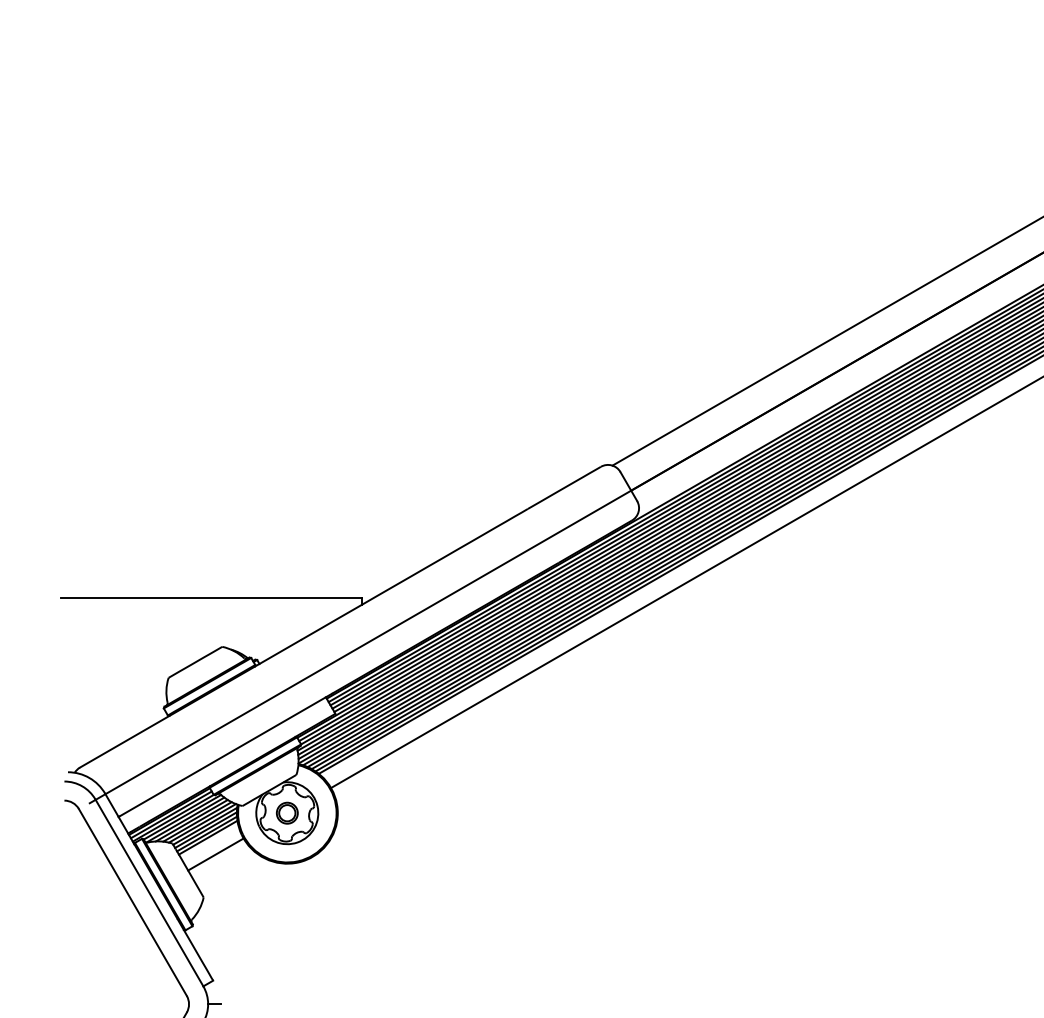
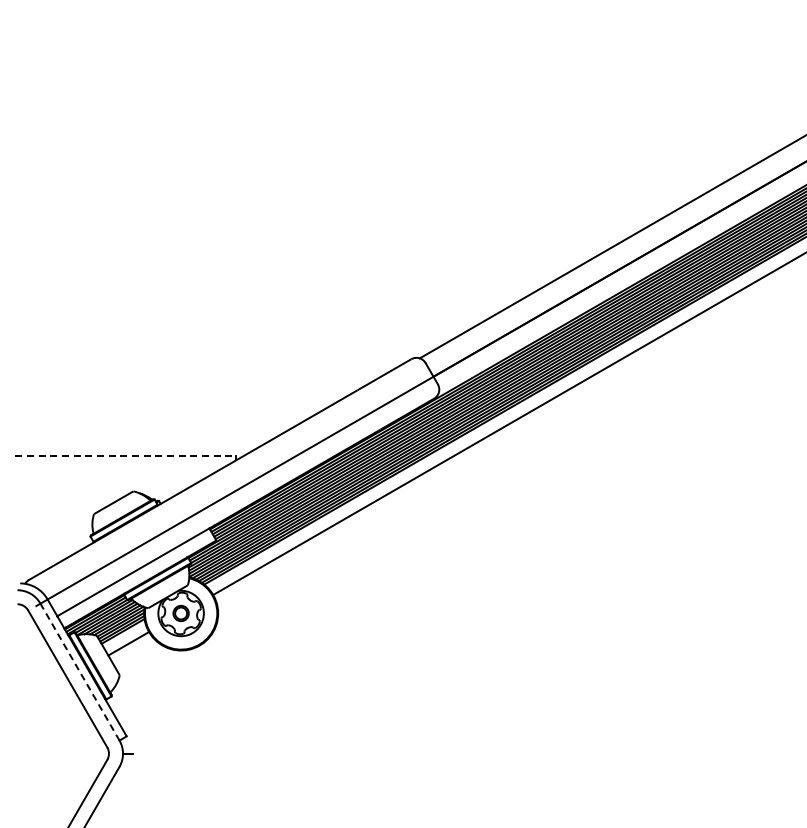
line: (212, 597) -> (126, 455), solid -> dashed
line: (150, 893) -> (80, 672), solid -> dashed

